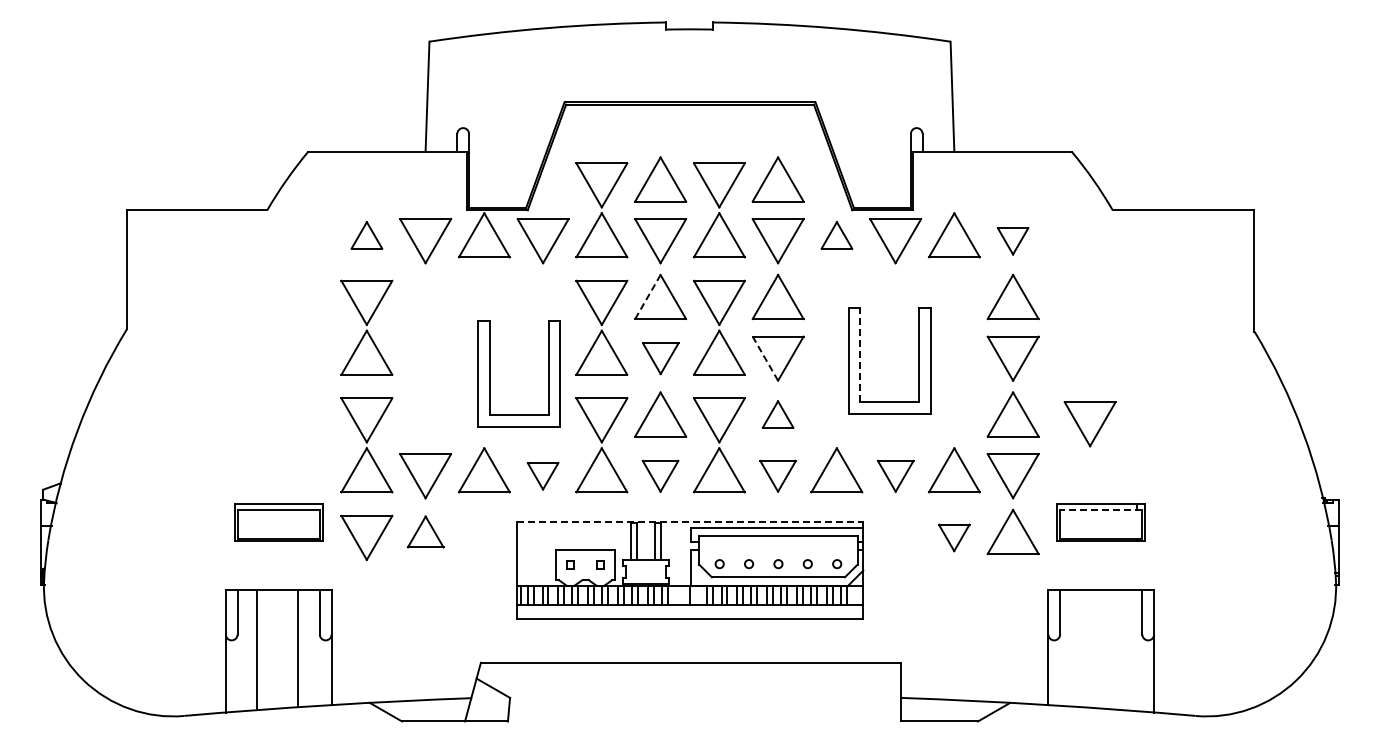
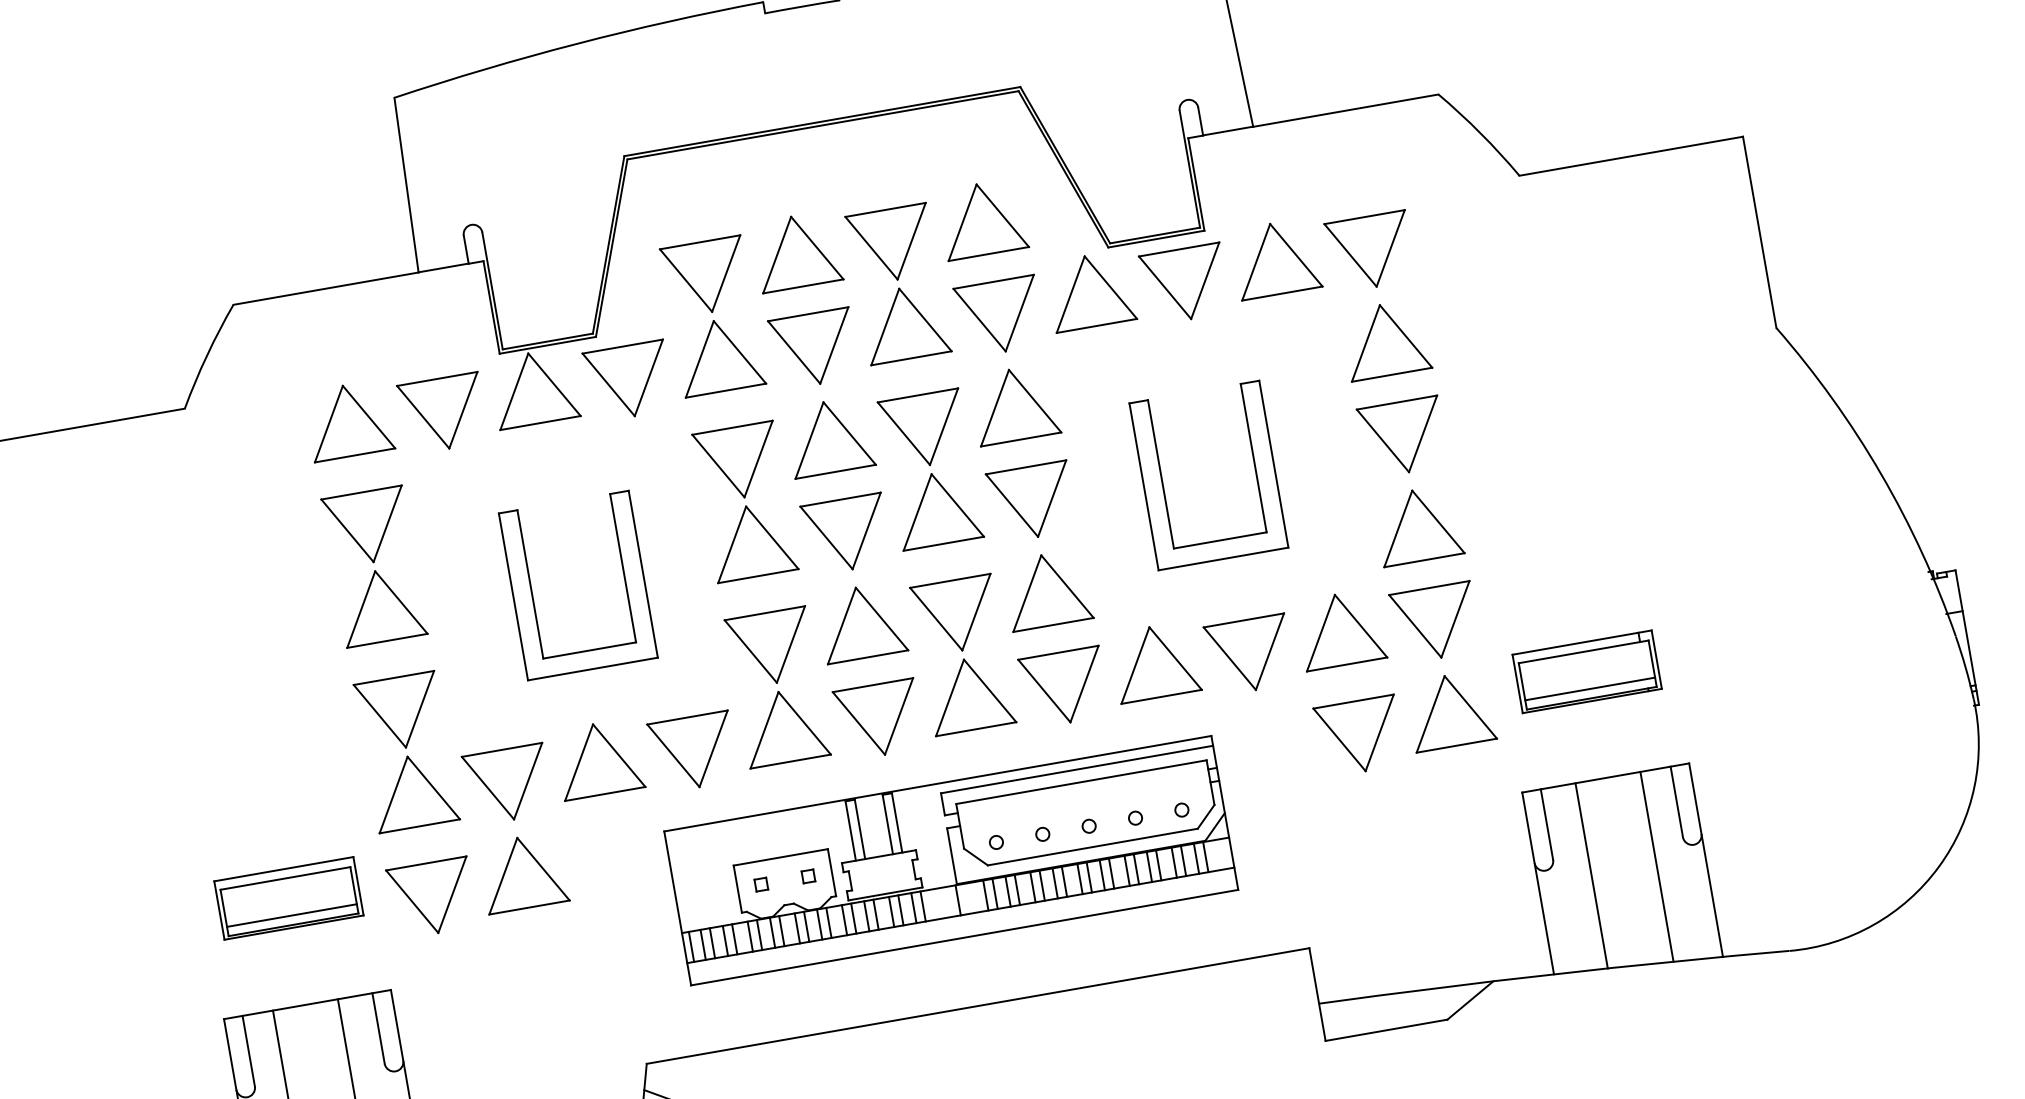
part: (366, 235) -> (348, 421), size x1.67
part: (836, 235) -> (1090, 291), size x1.67
part: (1012, 241) -> (1369, 252), size x1.67
line: (648, 296) -> (810, 439), dashed -> solid
line: (860, 354) -> (1160, 472), dashed -> solid
part: (660, 358) -> (846, 534), size x1.43
line: (765, 358) -> (1012, 505), dashed -> solid
part: (490, 373) -> (532, 592), moved
part: (777, 414) -> (1046, 590), size x1.67
part: (1089, 424) -> (1541, 520), removed
part: (542, 476) -> (692, 752), size x1.67
part: (660, 476) -> (878, 720), size x1.43
part: (777, 476) -> (1063, 688), size x1.43
part: (895, 476) -> (1249, 655), size x1.43
line: (1100, 509) -> (1582, 651), dashed -> solid
line: (690, 521) -> (938, 783), dashed -> solid
part: (425, 531) -> (523, 871), size x1.43
line: (278, 533) -> (291, 915), added
line: (1101, 533) -> (1590, 688), added
part: (953, 537) -> (1358, 736), size x1.67
line: (1082, 648) -> (1592, 875), added
line: (1123, 649) -> (1657, 865), added

